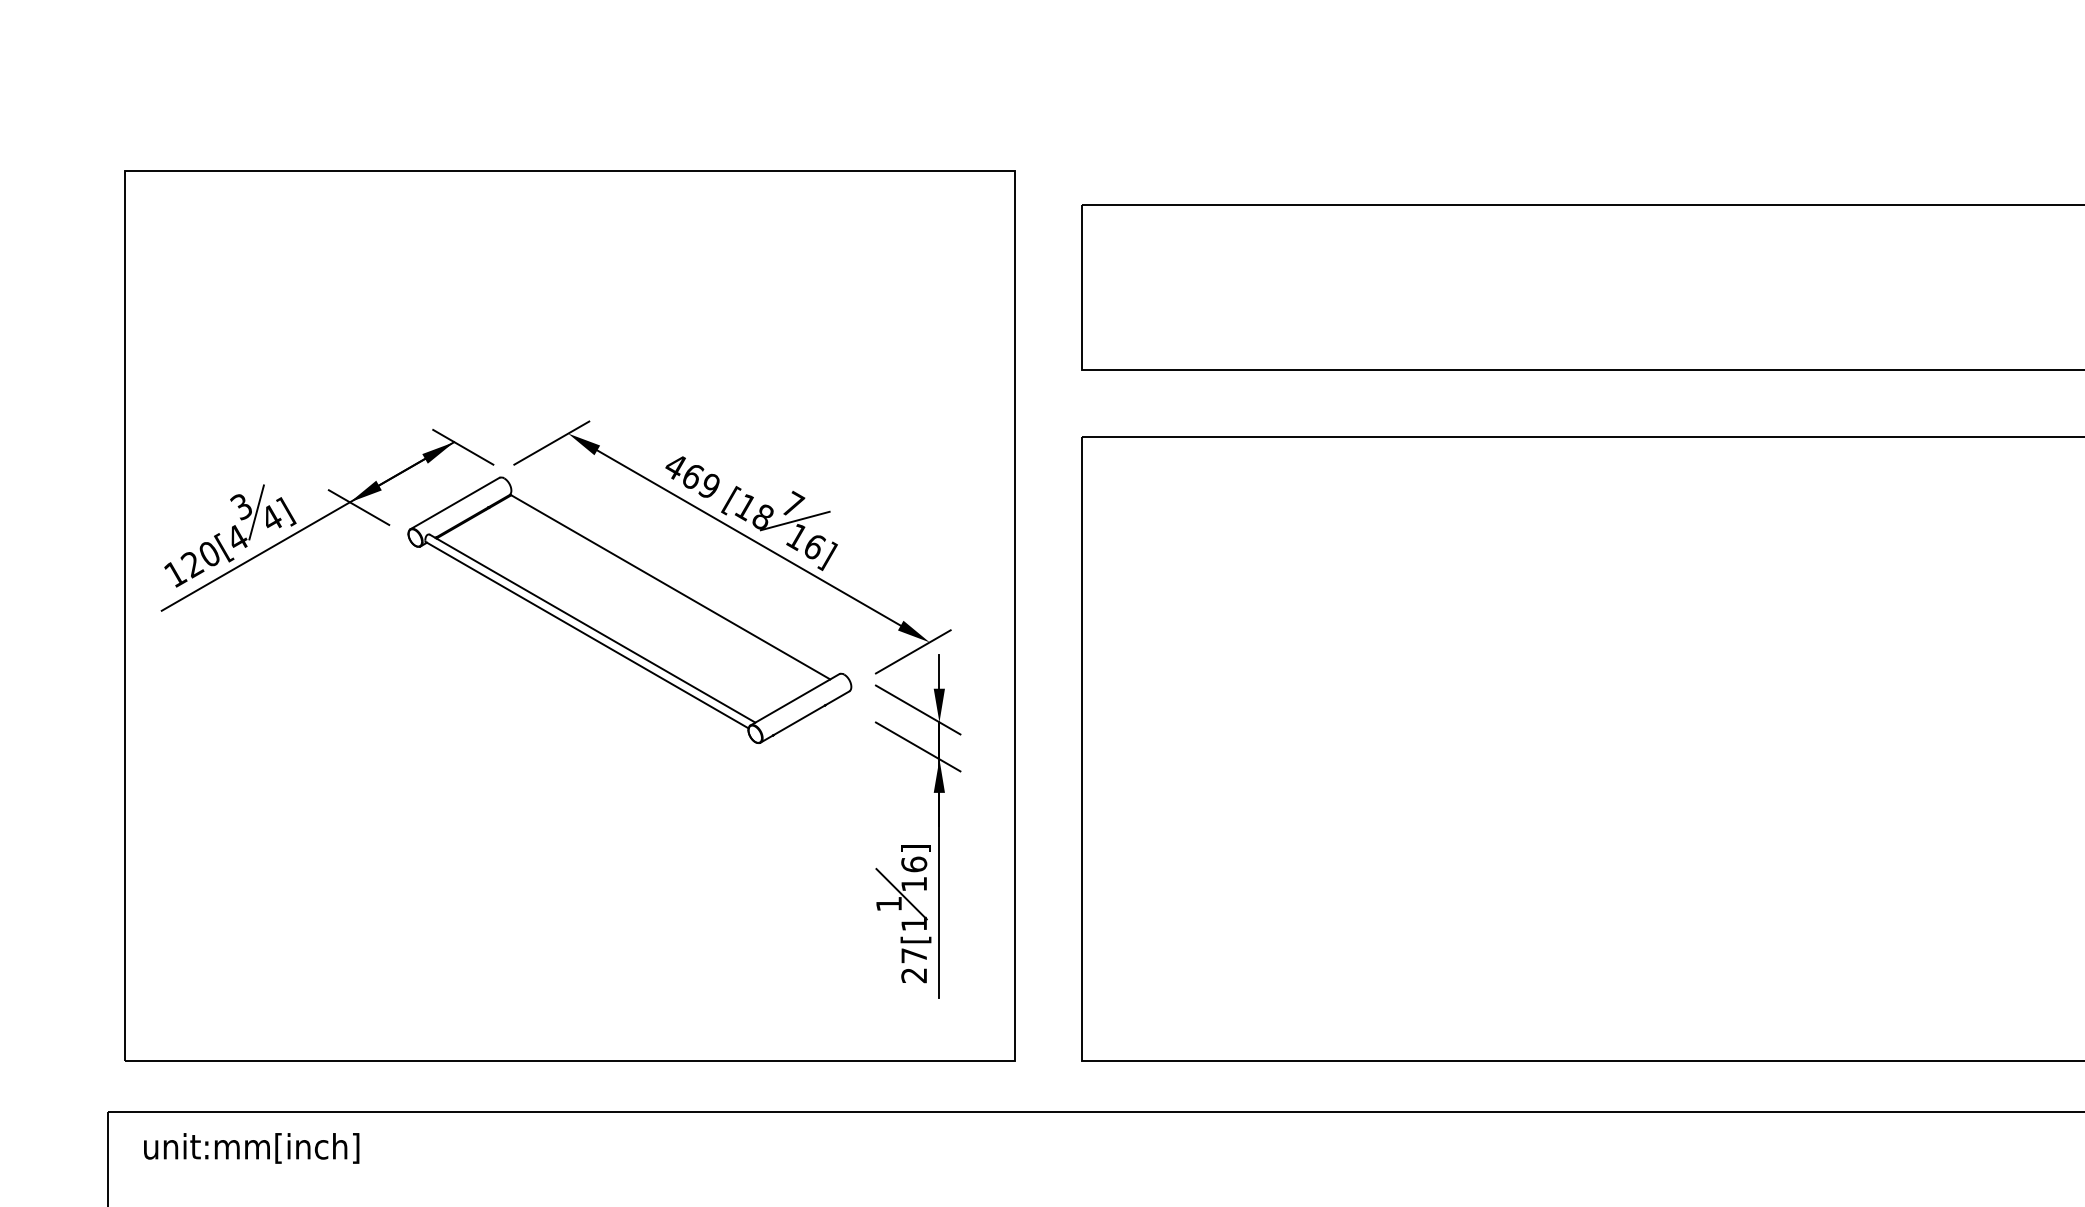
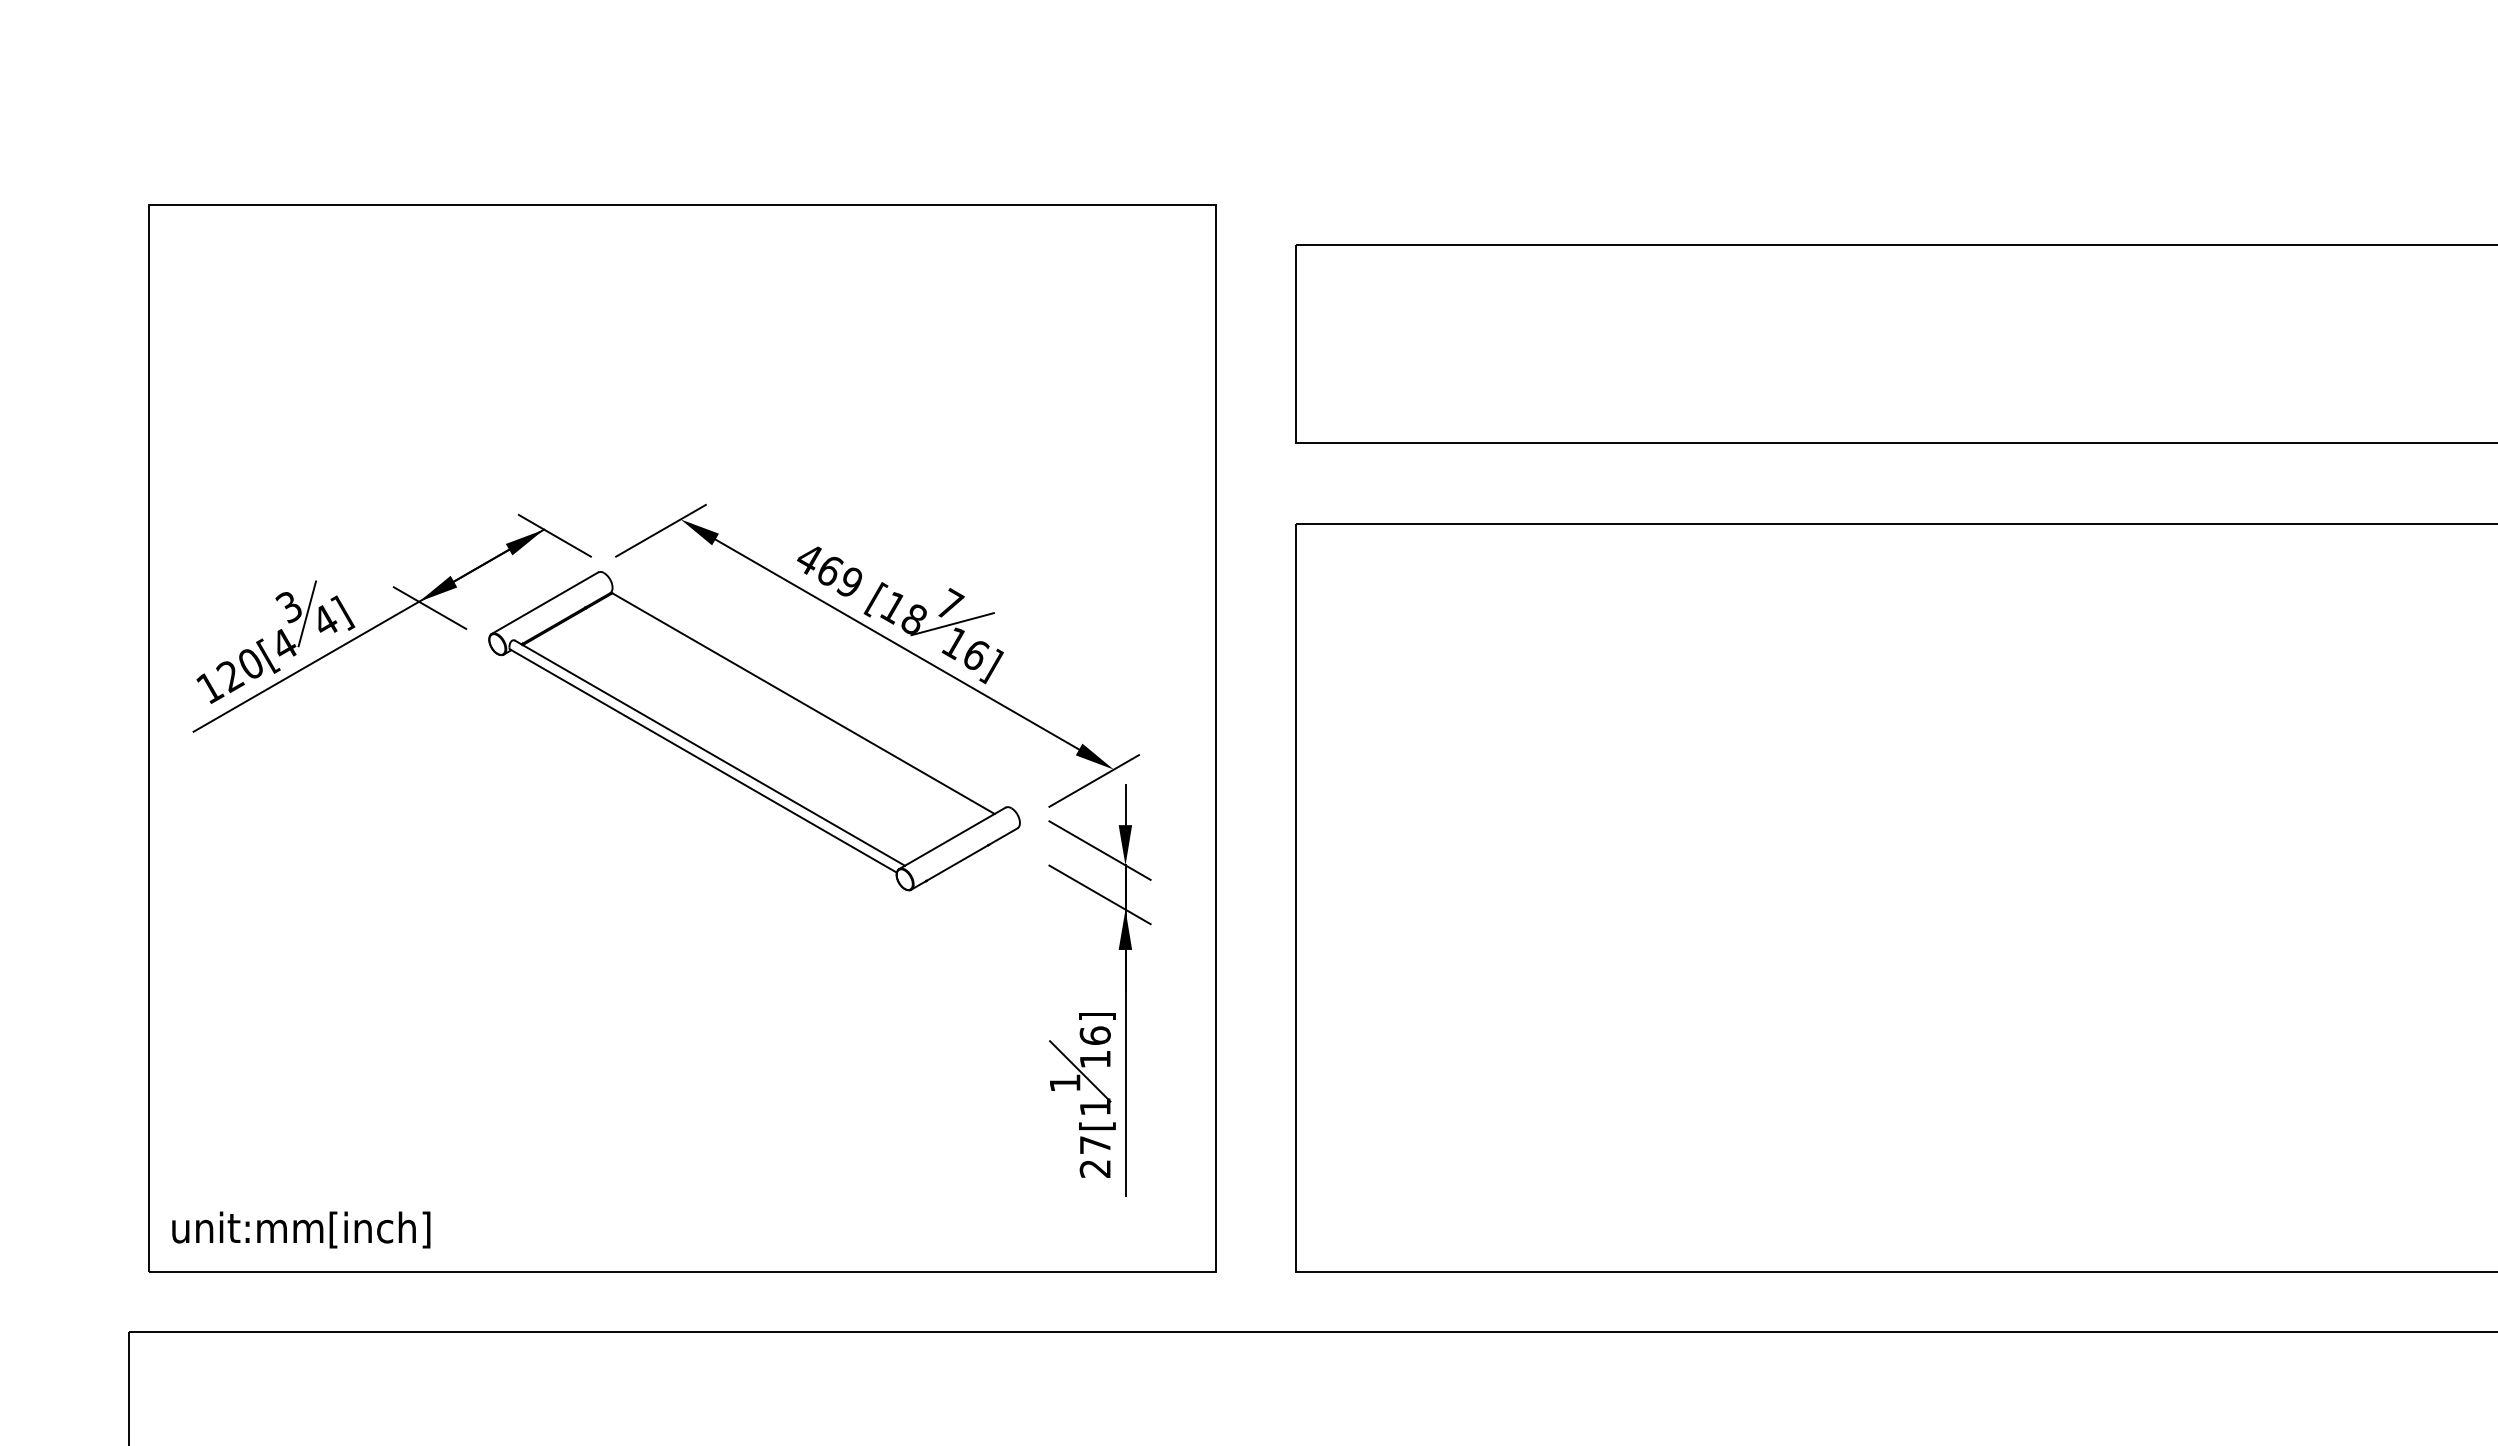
text: (251, 1148) -> (301, 1229), moved

